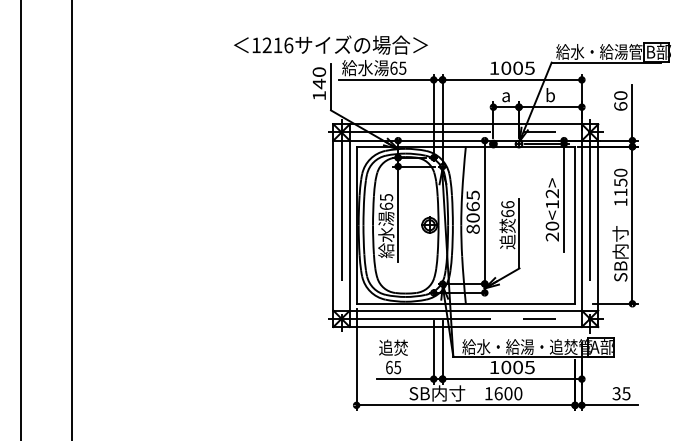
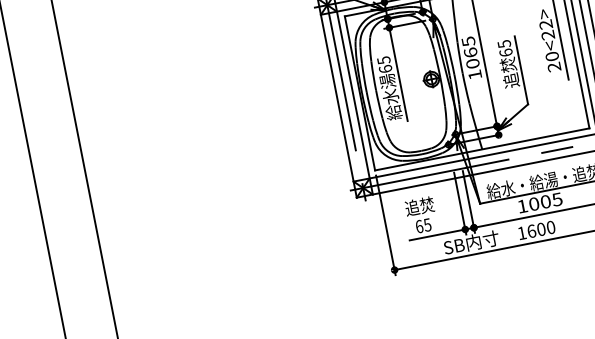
text: (507, 204) -> (504, 43), 66 -> 65
text: (551, 204) -> (547, 35), 20<12> -> 20<22>
text: (472, 228) -> (474, 74), 8065 -> 1065

